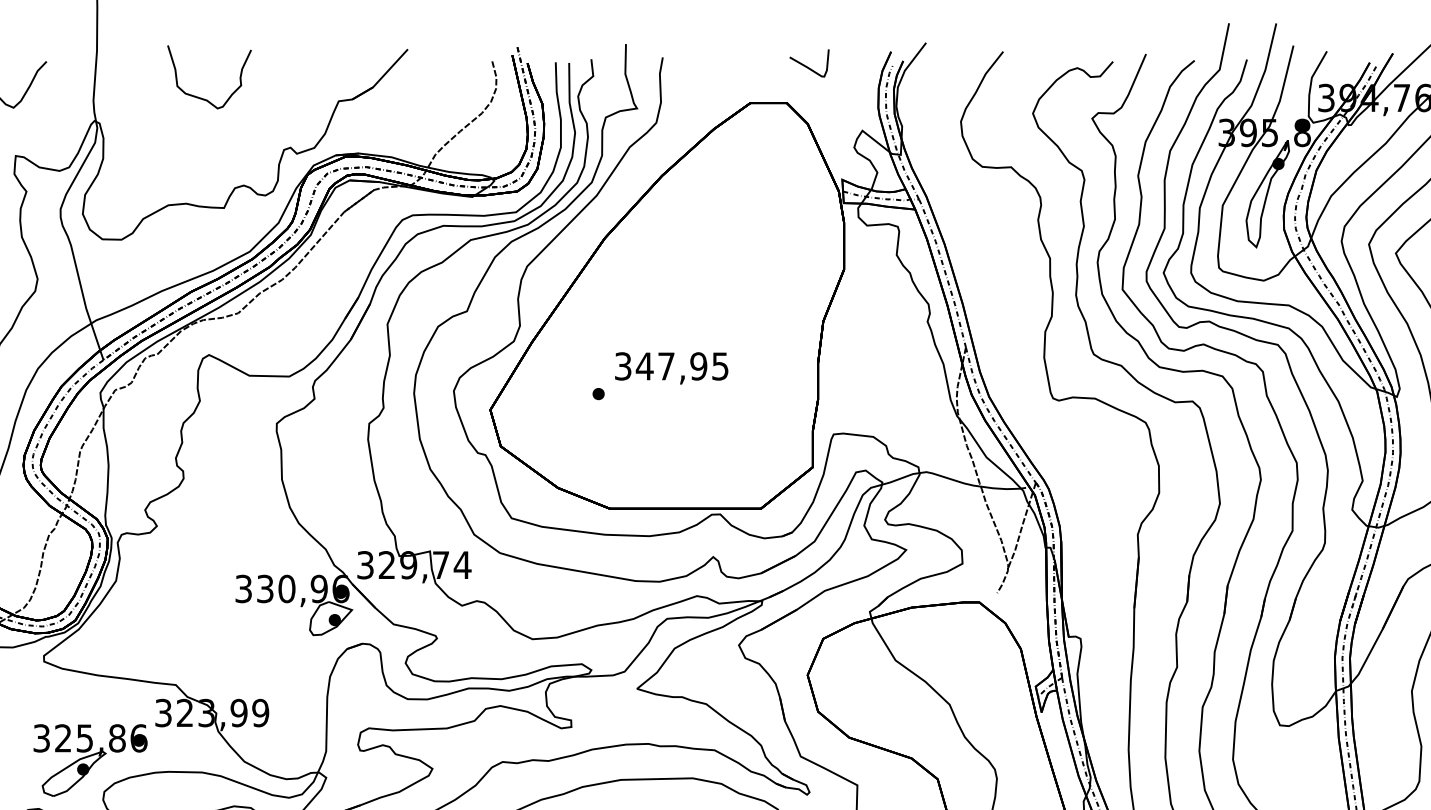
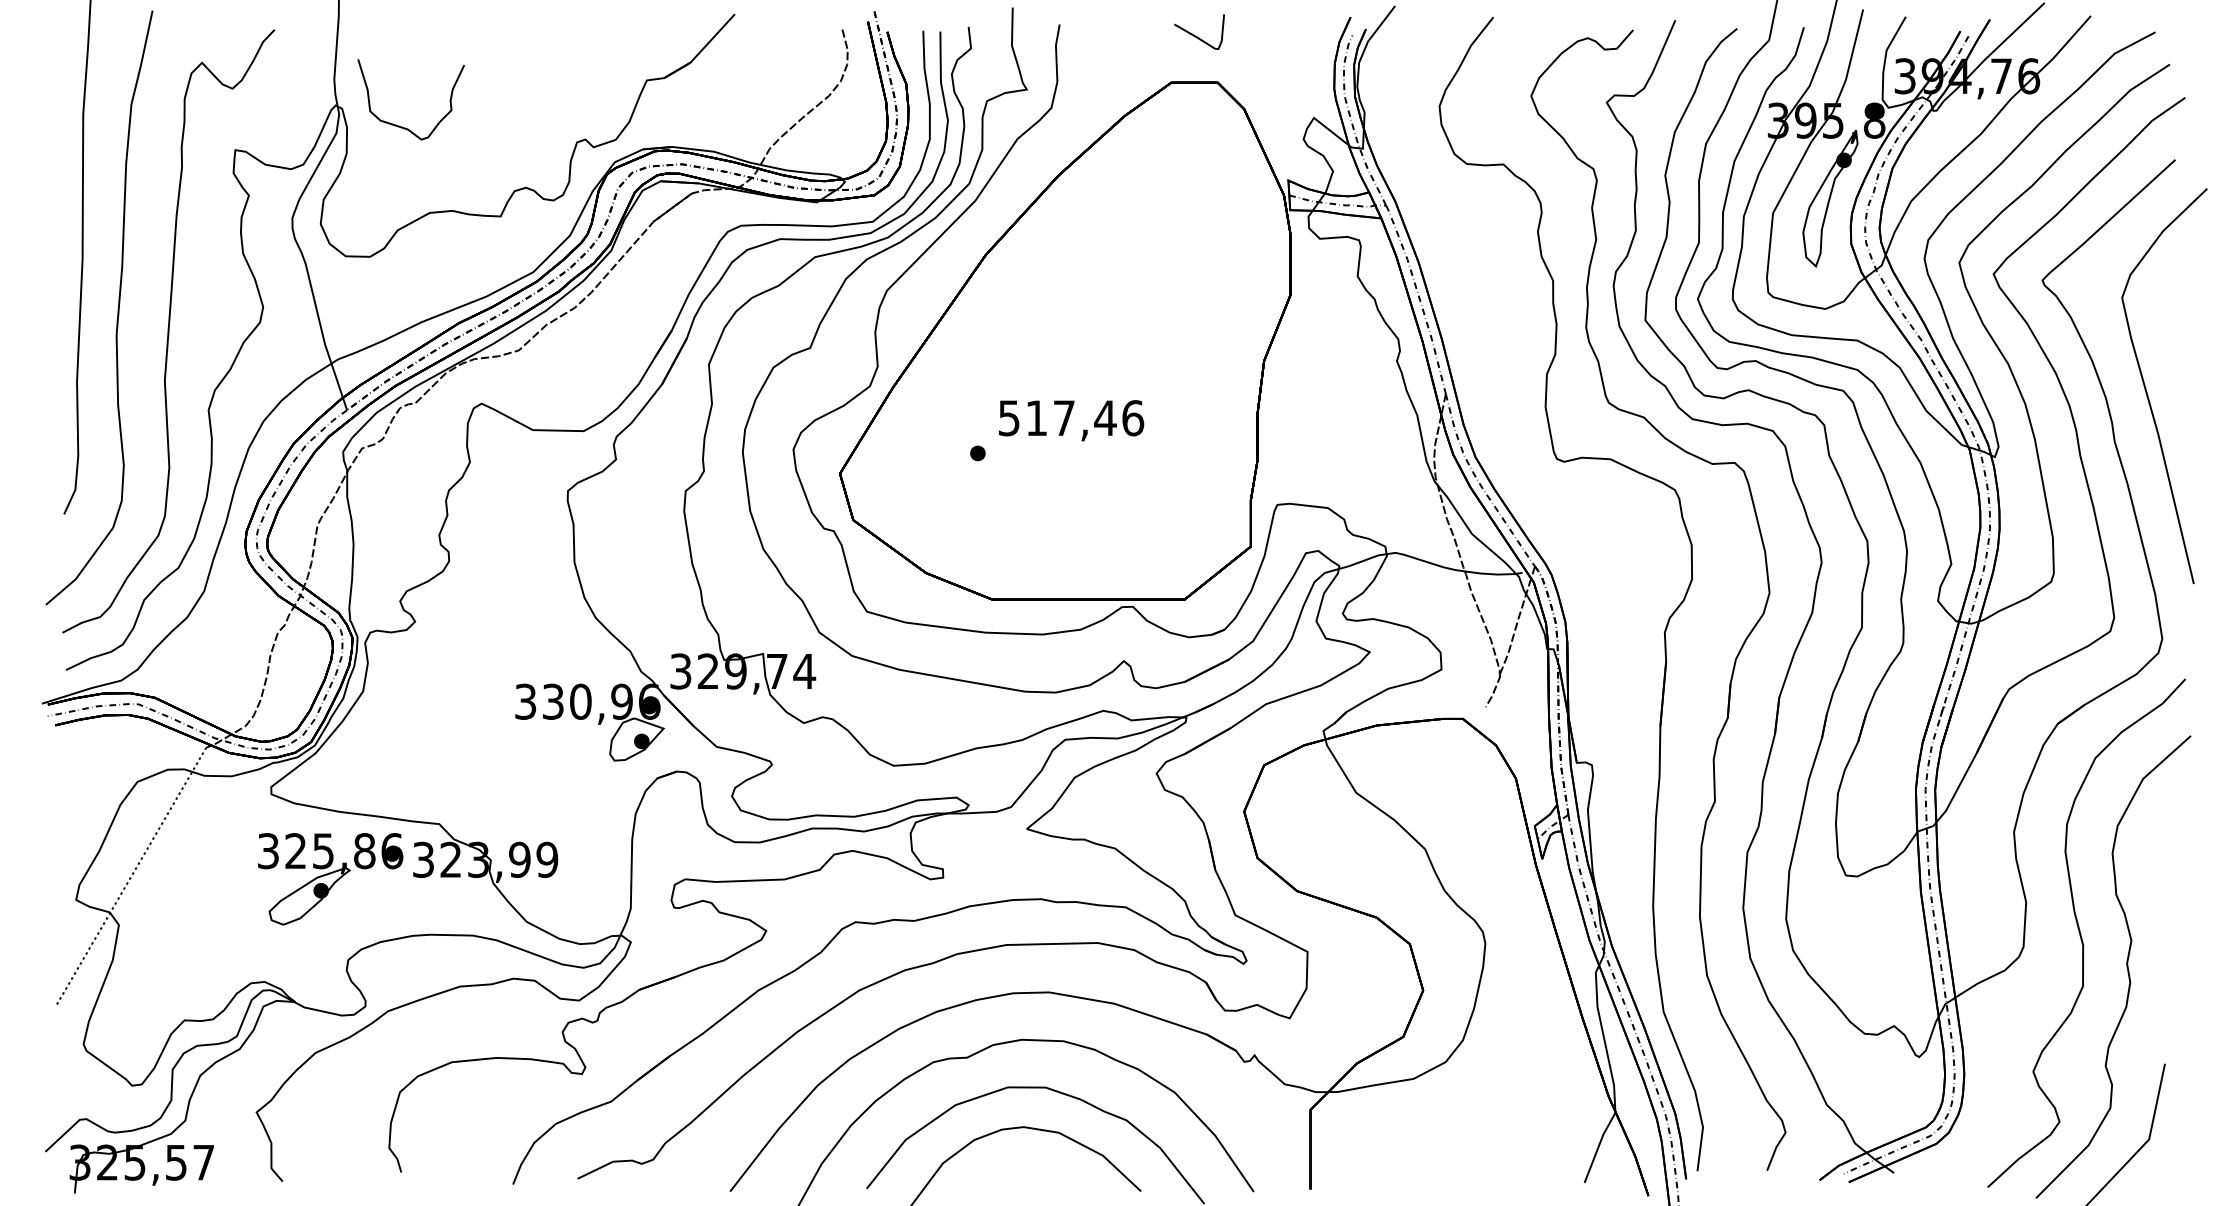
curve: (807, 66) -> (1197, 36), moved
curve: (202, 98) -> (402, 126), moved
text: (672, 366) -> (1071, 418), 347,95 -> 517,46
part: (90, 760) -> (330, 879), moved

